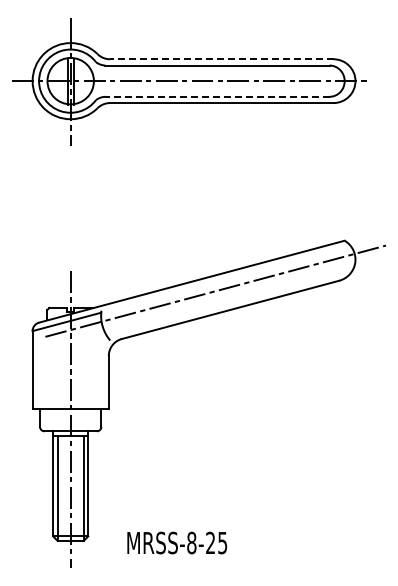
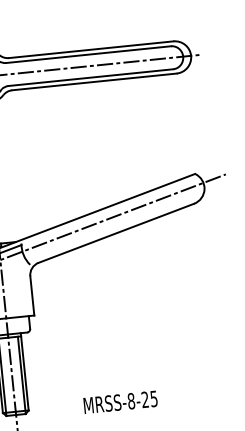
line: (221, 59) -> (91, 49), dashed -> solid
line: (217, 96) -> (90, 77), dashed -> solid
text: (177, 542) -> (120, 401), moved

